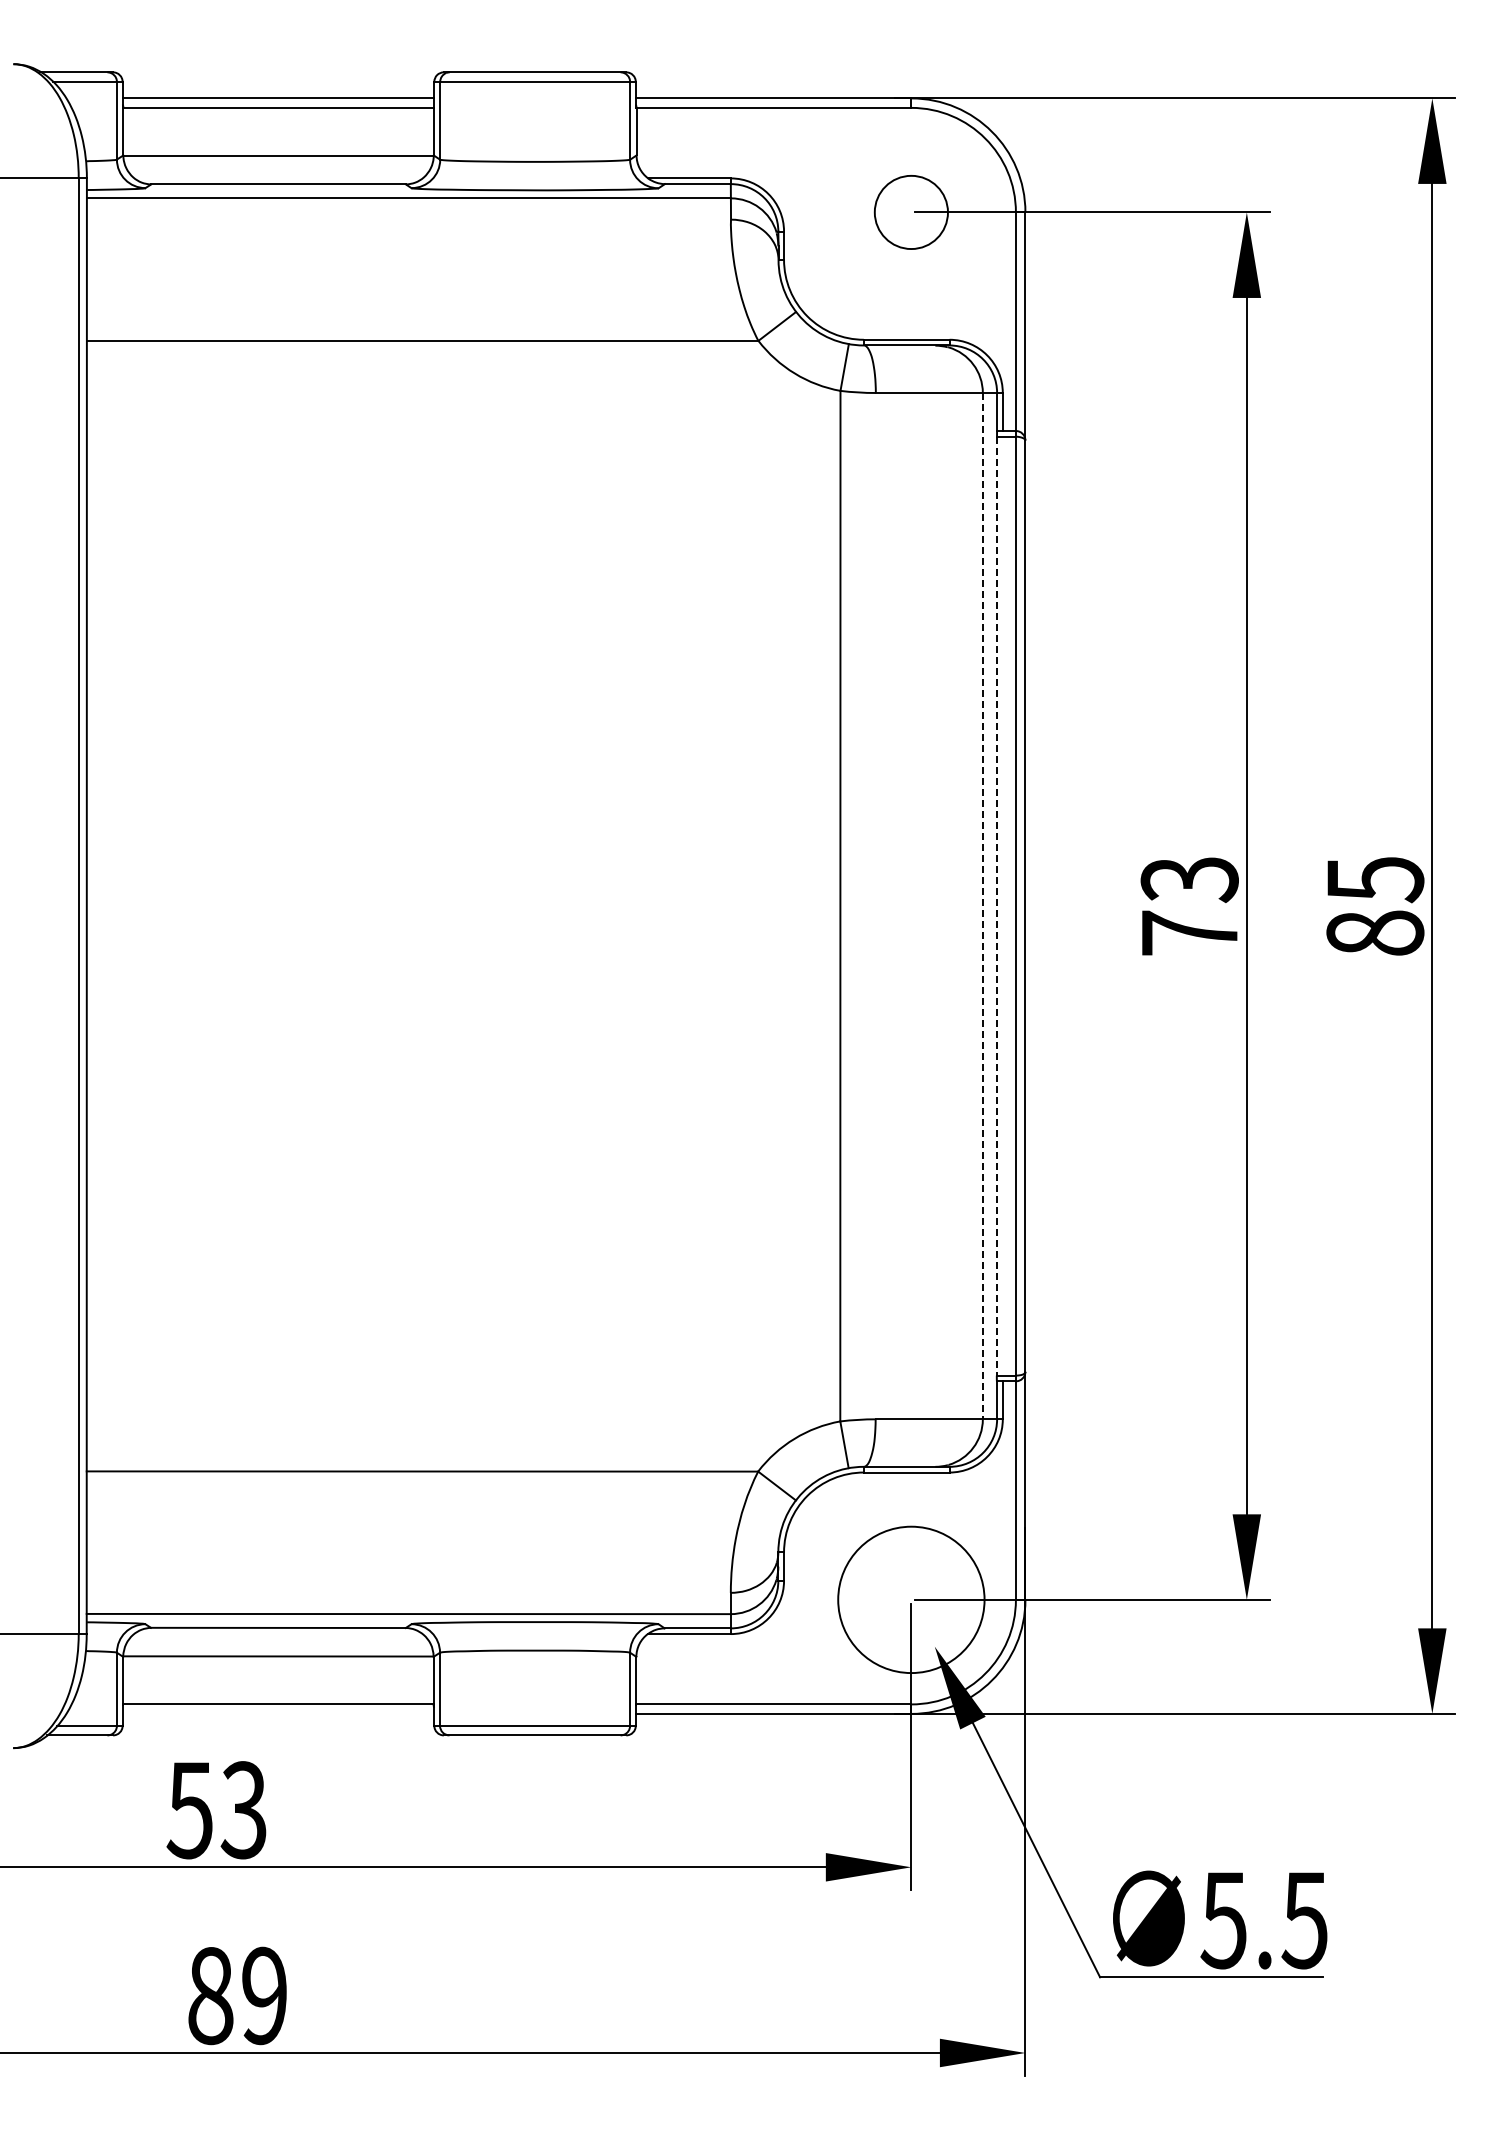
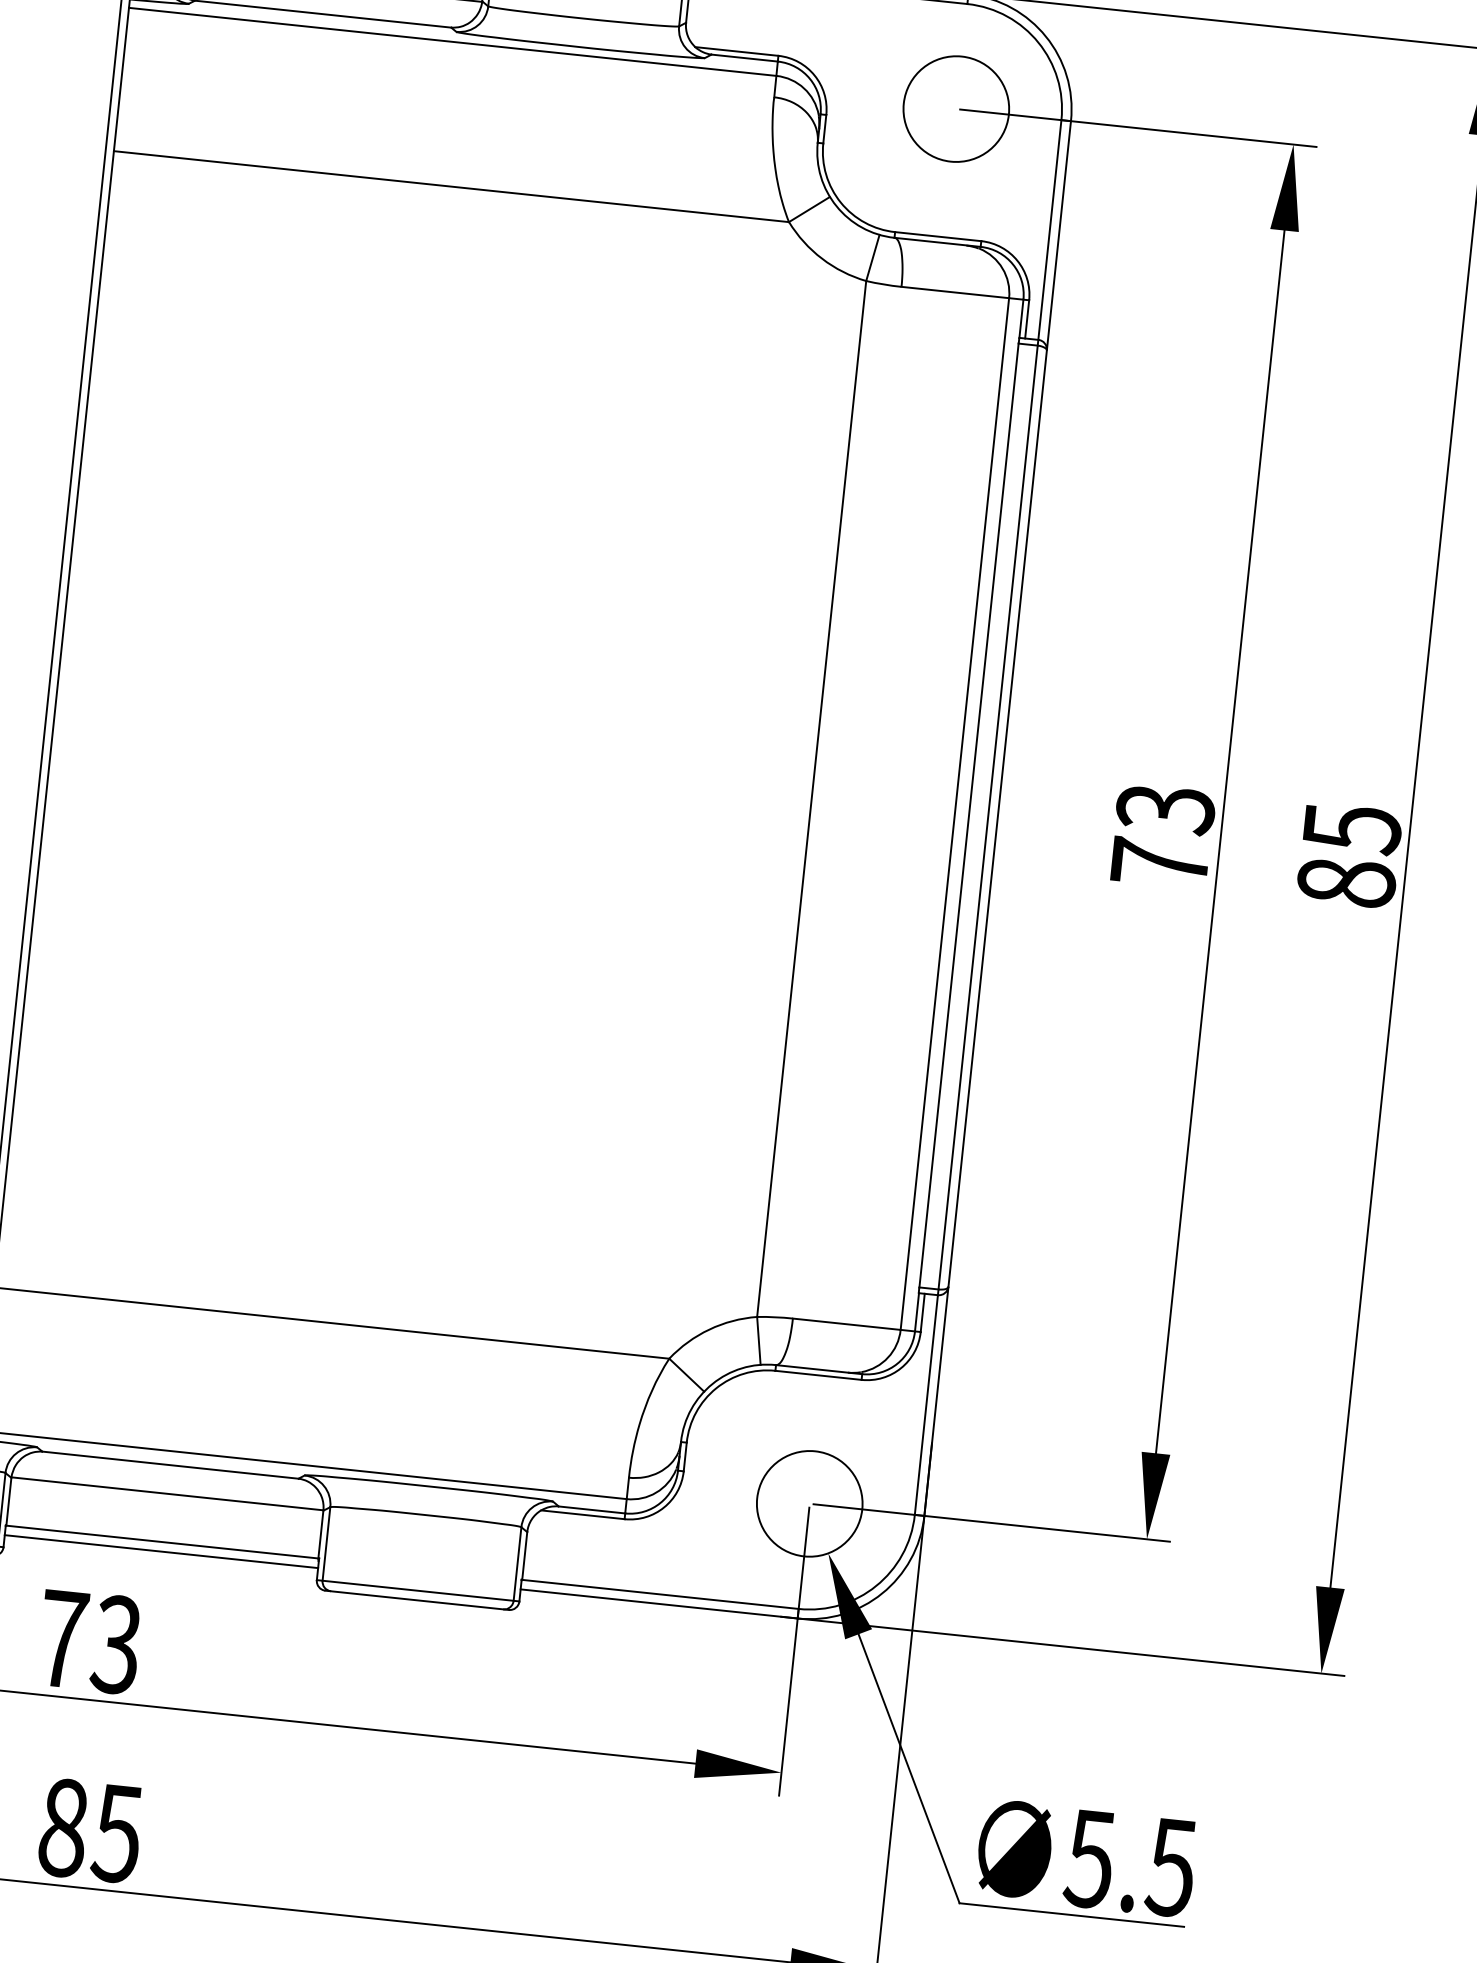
circle: (911, 212) -> (956, 109), size x1.43
line: (982, 906) -> (954, 814), dashed -> solid
line: (996, 906) -> (968, 815), dashed -> solid
circle: (911, 1599) -> (809, 1503), size x0.71
line: (278, 1713) -> (161, 1551), added
text: (189, 1810) -> (61, 1639), 53 -> 73
text: (263, 1995) -> (116, 1833), 89 -> 85

